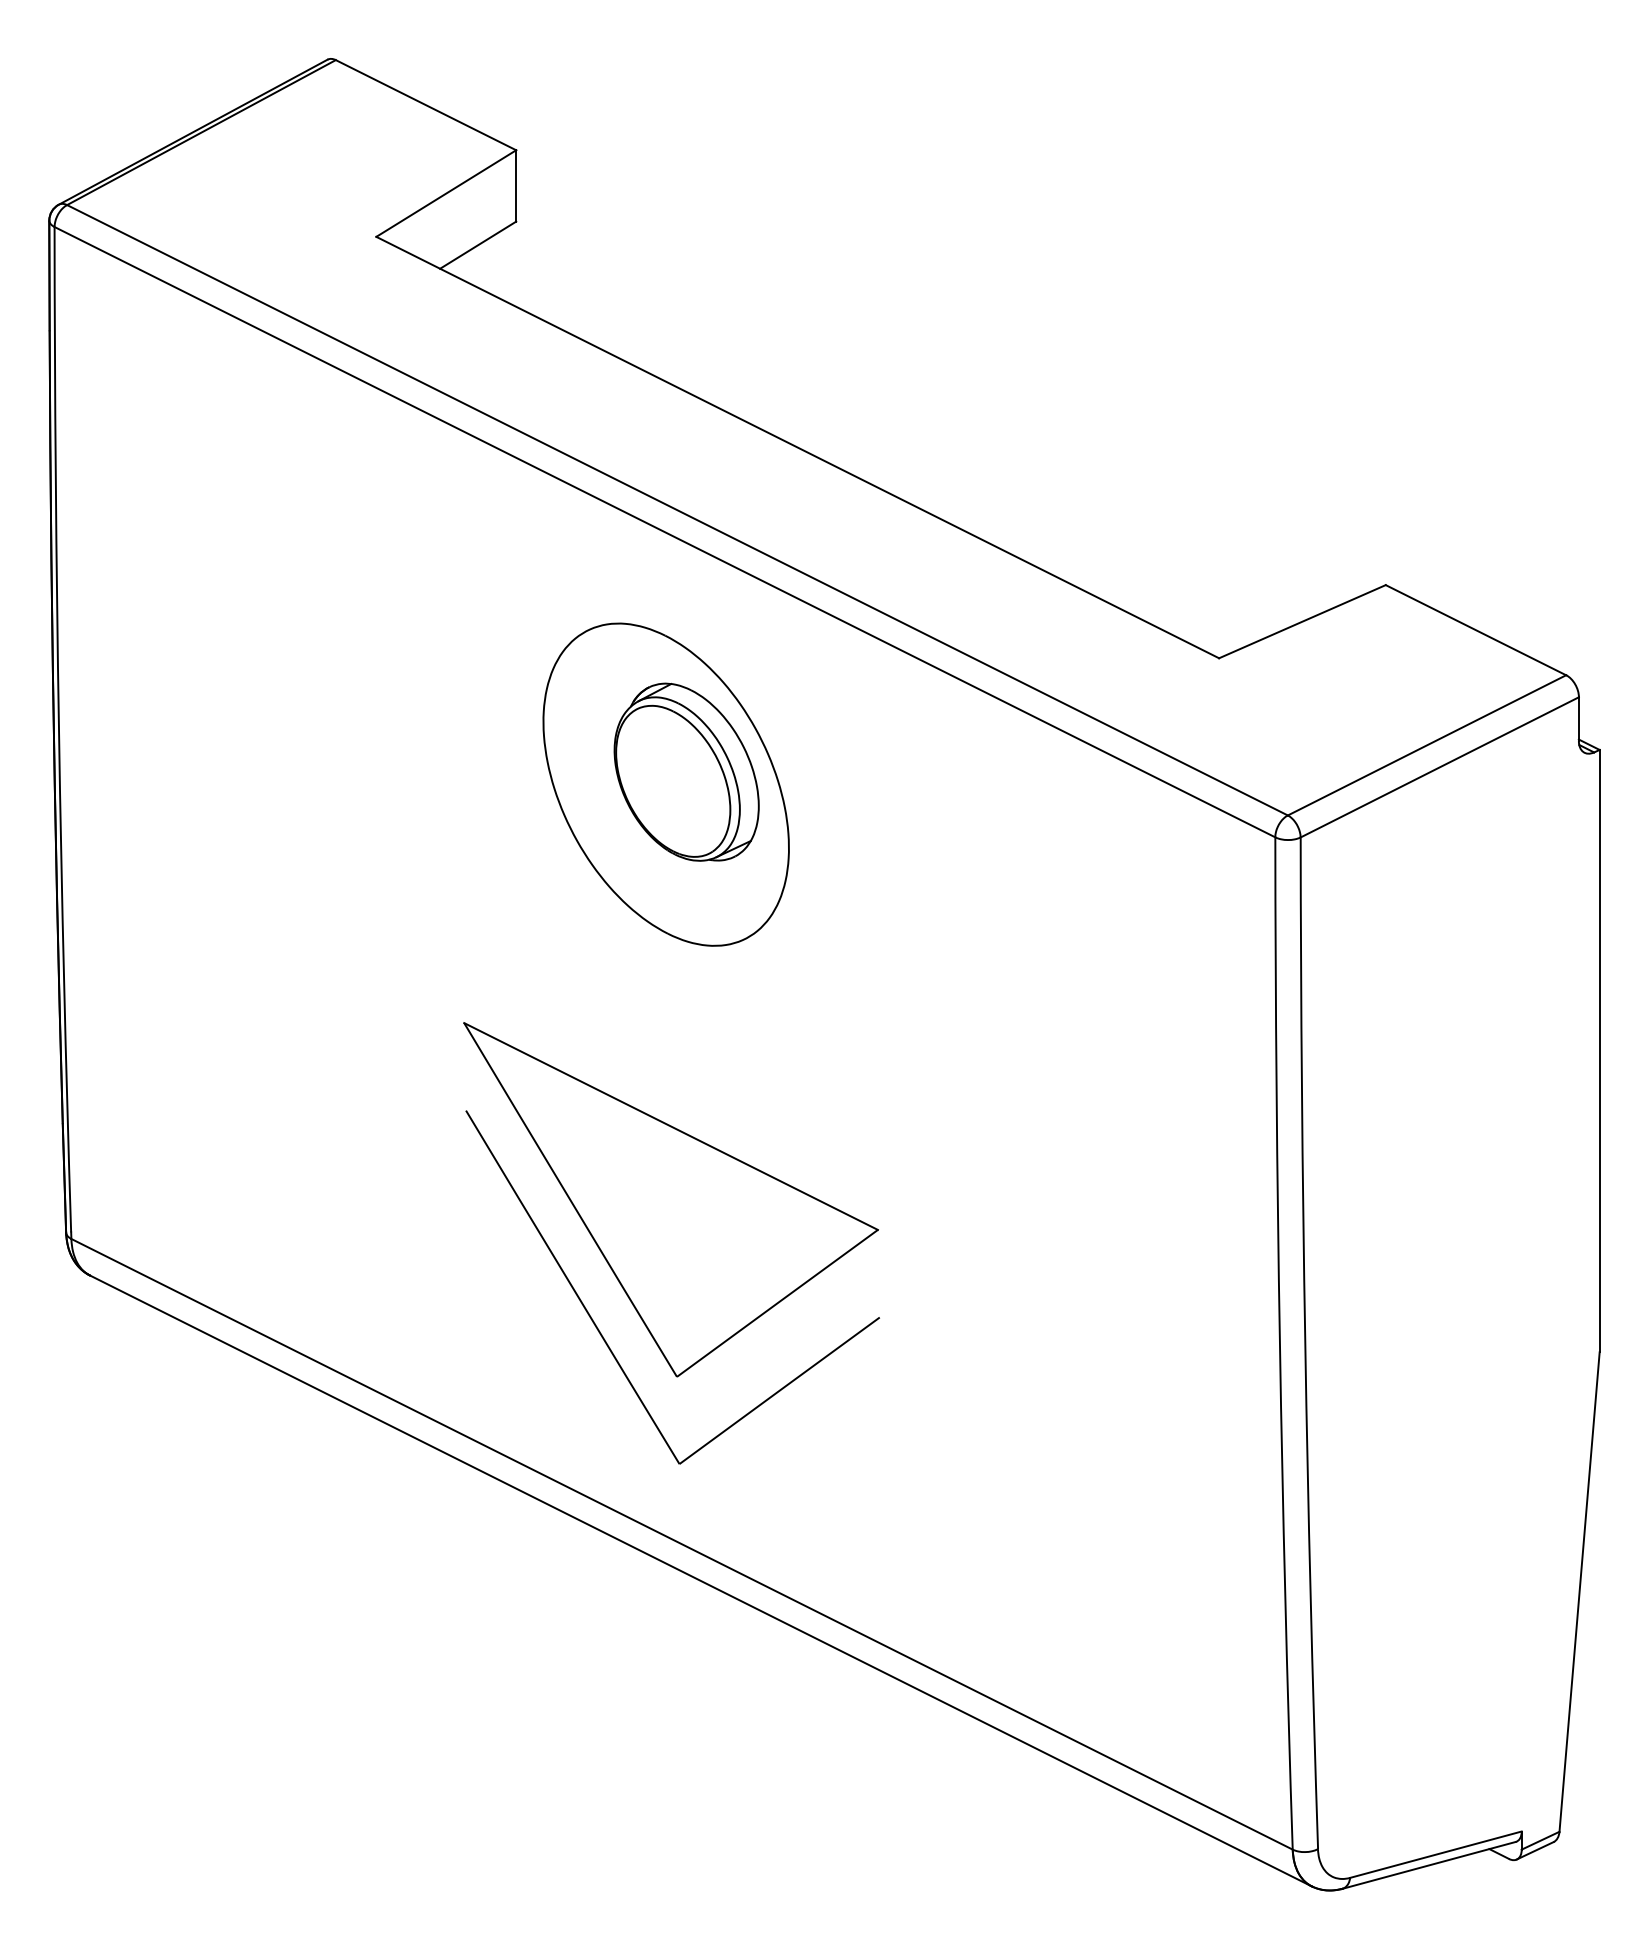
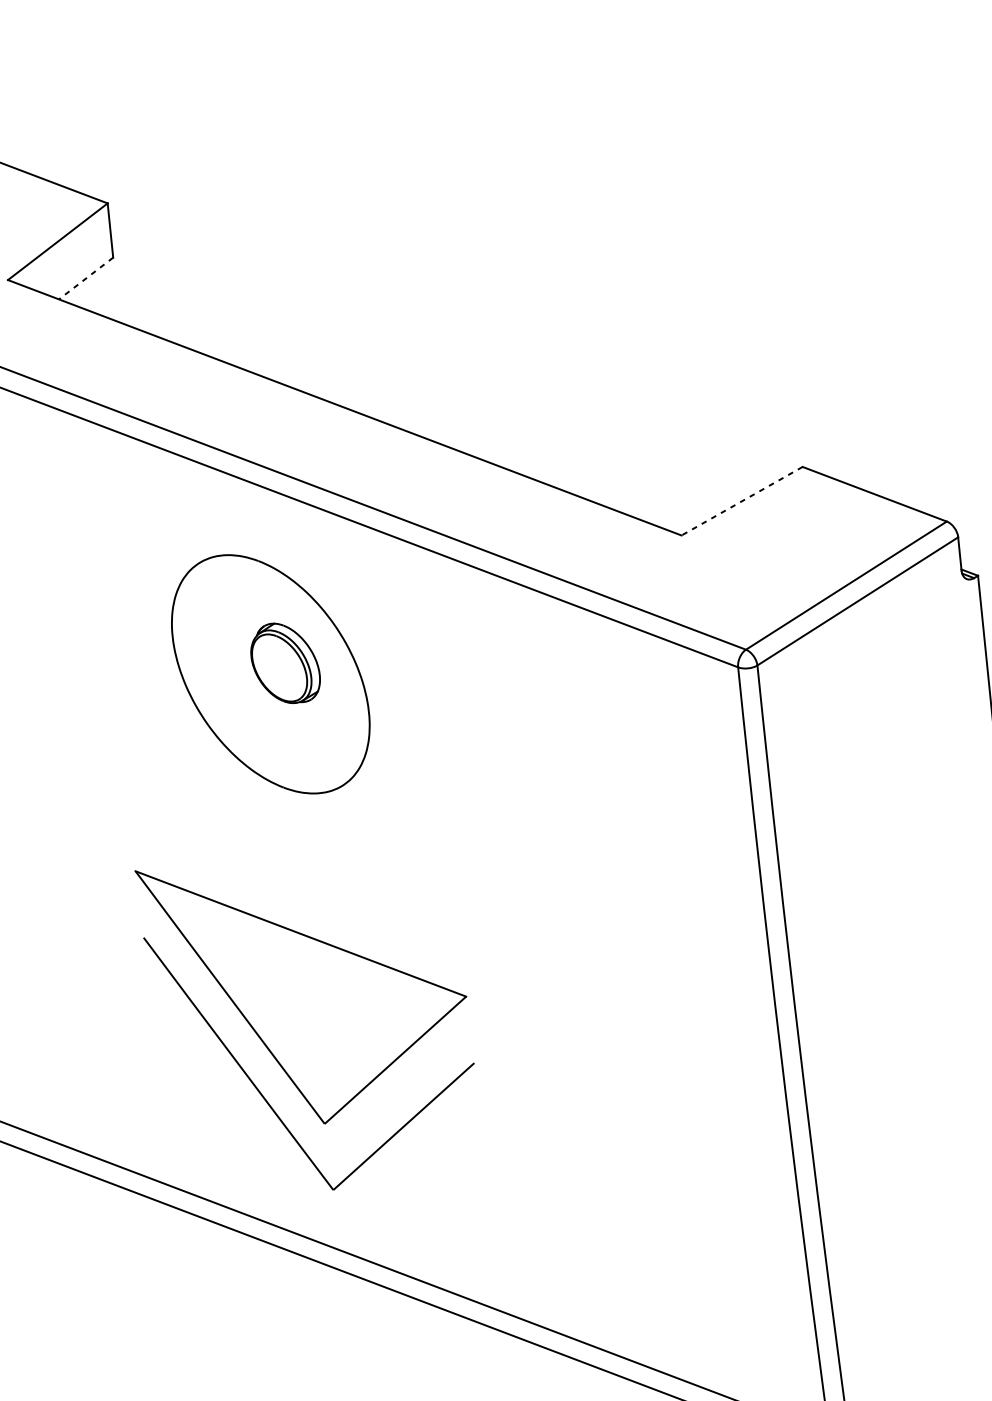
line: (478, 245) -> (86, 278), solid -> dashed
line: (1302, 621) -> (742, 501), solid -> dashed
part: (686, 771) -> (285, 662), size x0.6

